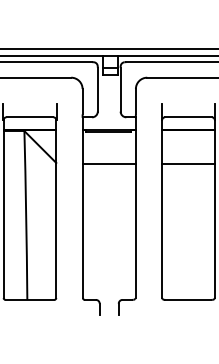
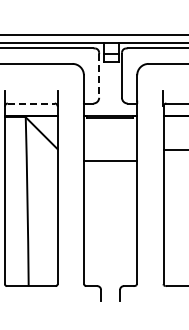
line: (97, 89) -> (98, 75), solid -> dashed
line: (30, 117) -> (31, 103), solid -> dashed
line: (108, 163) -> (109, 160), moved

